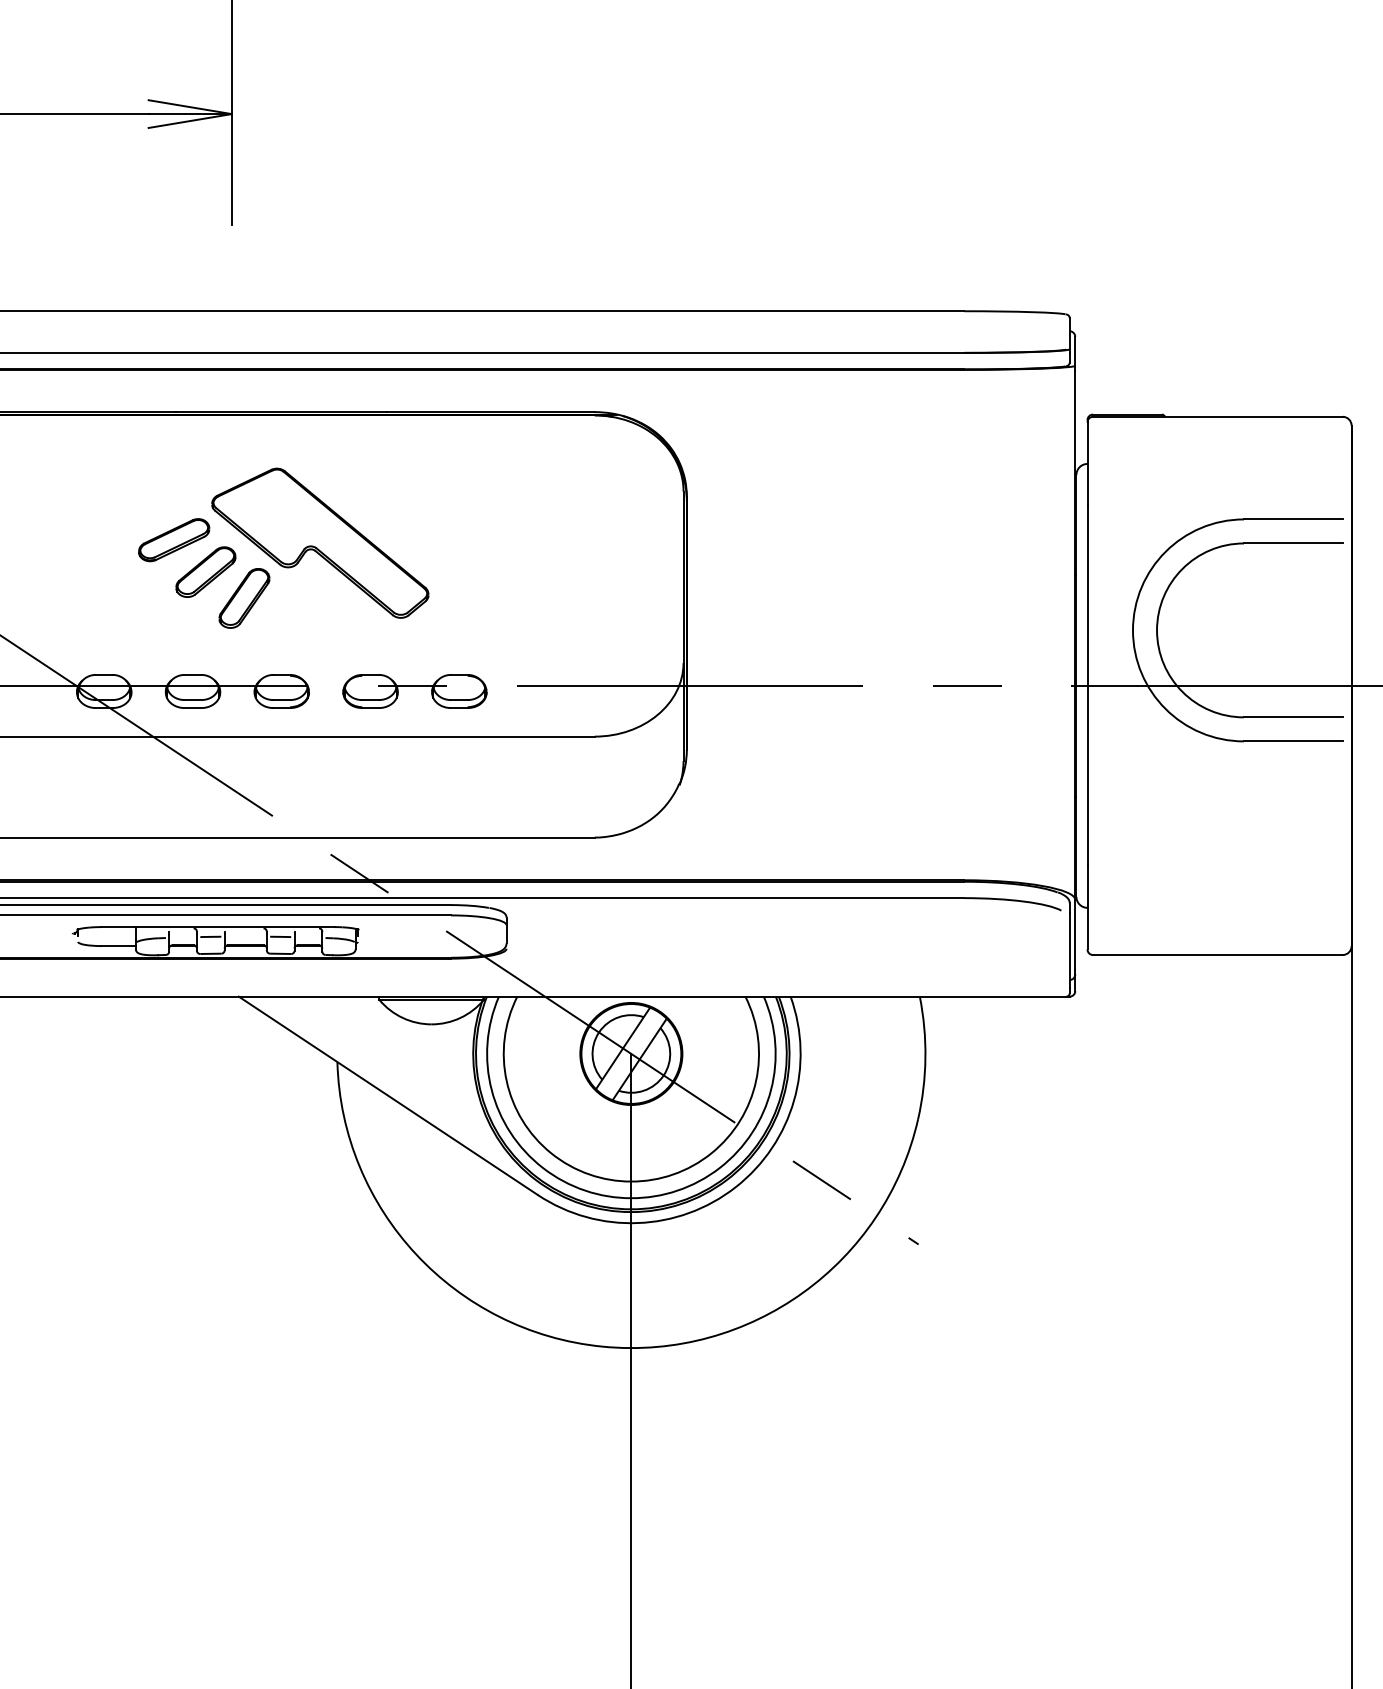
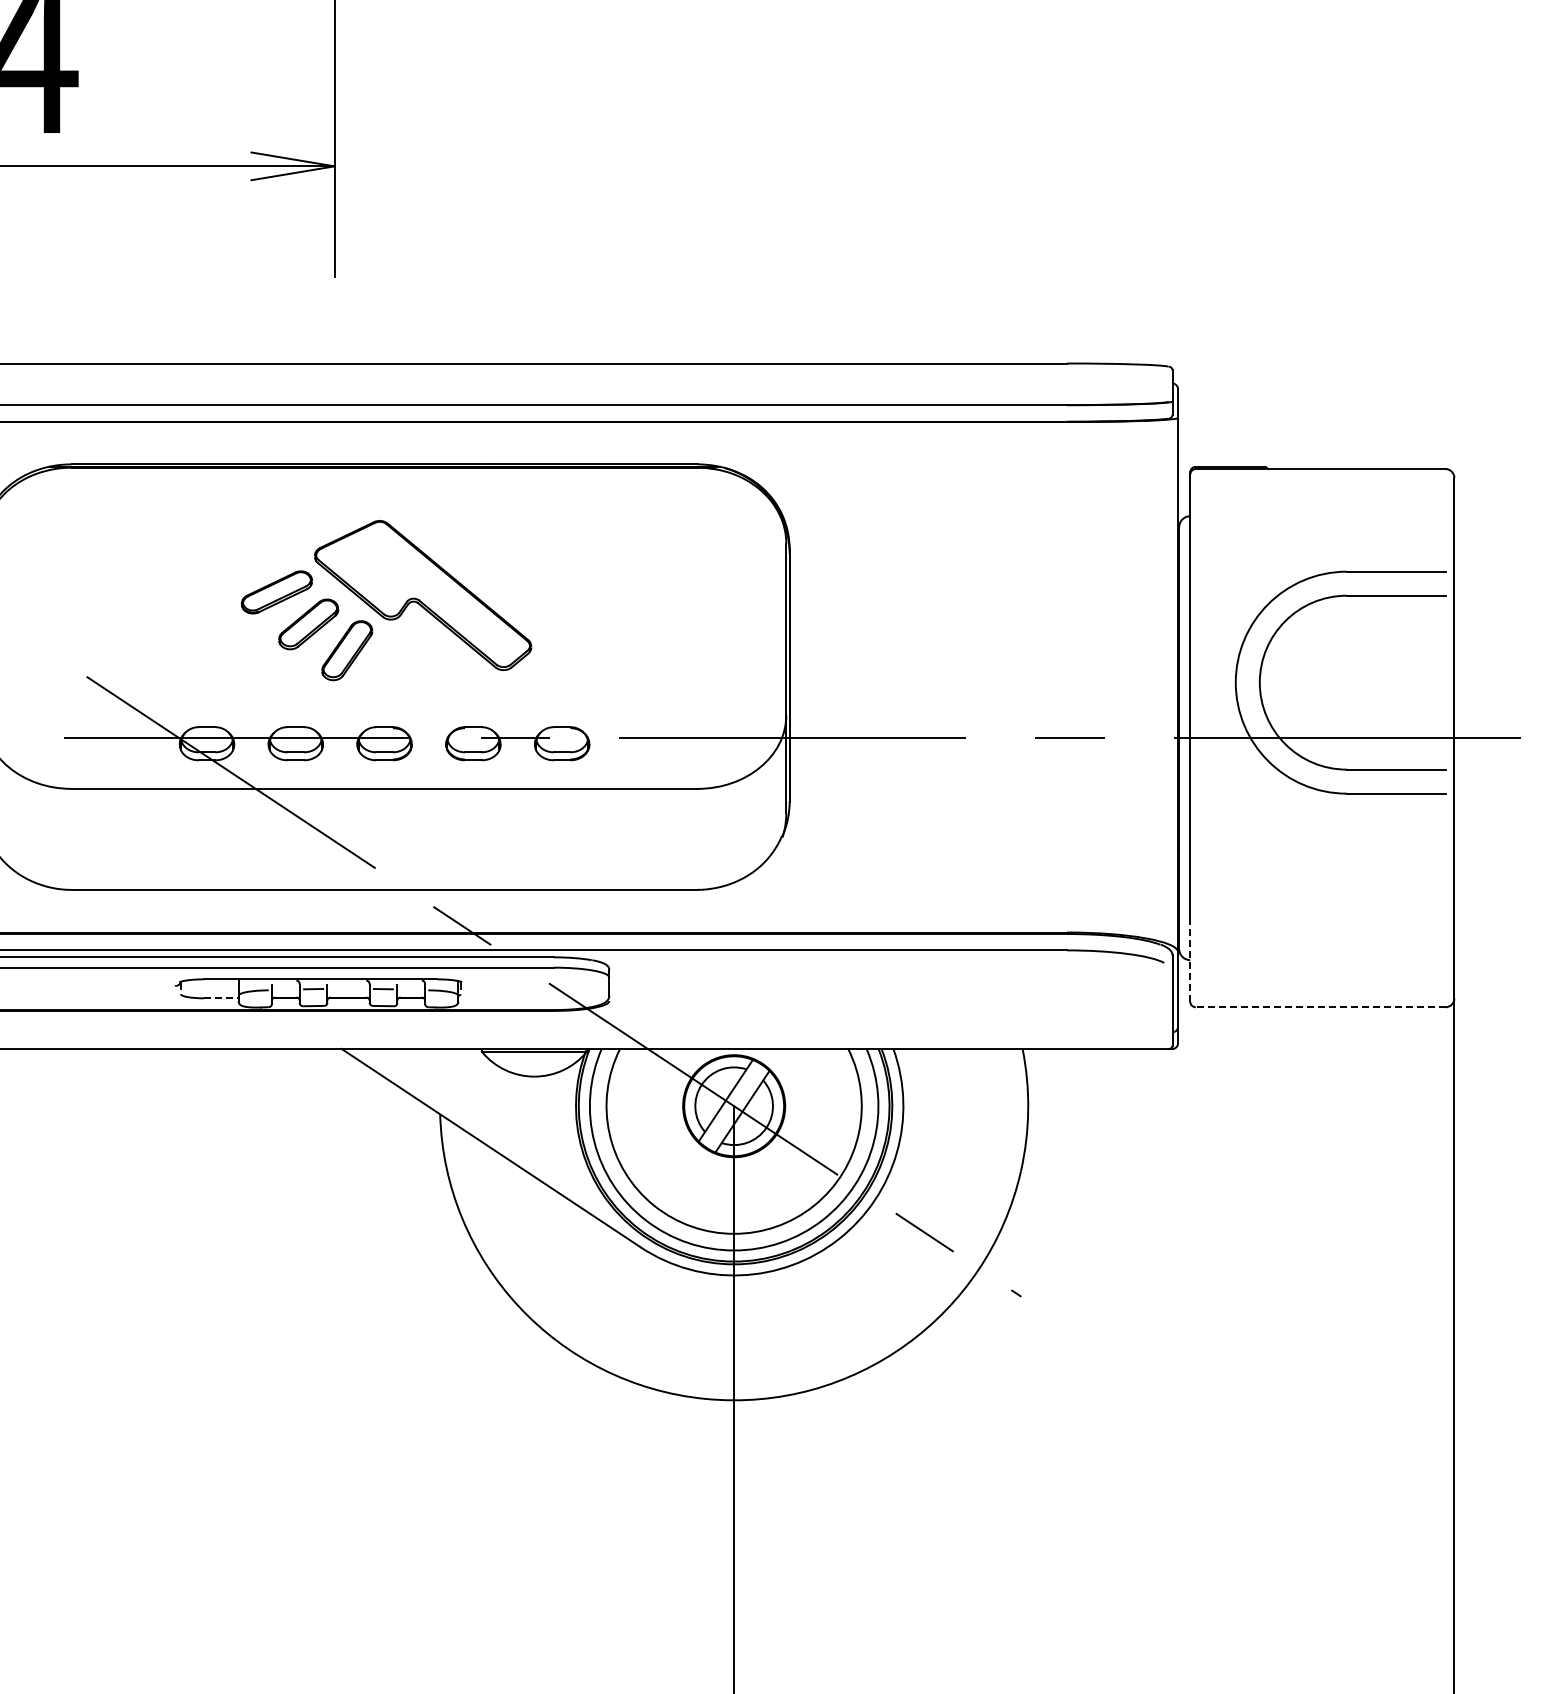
line: (1087, 908) -> (1190, 960), solid -> dashed
line: (118, 946) -> (221, 998), solid -> dashed
line: (1217, 955) -> (1320, 1007), solid -> dashed

